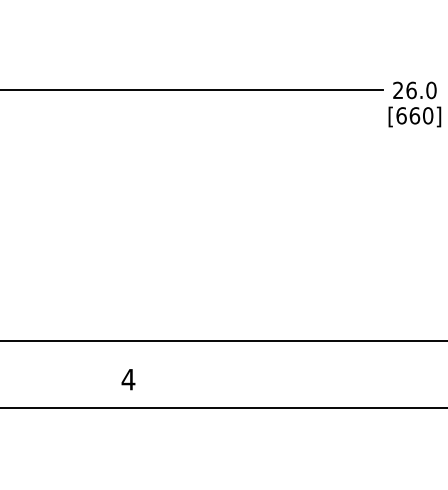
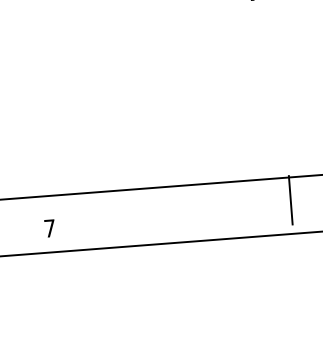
line: (417, 368) -> (290, 200), added
text: (128, 379) -> (49, 228), 4 -> 7

